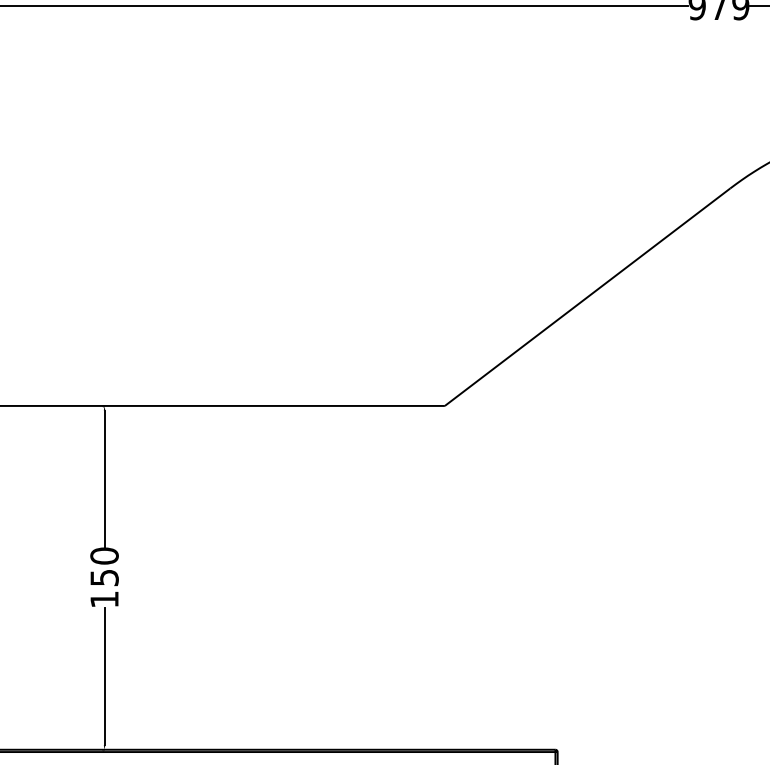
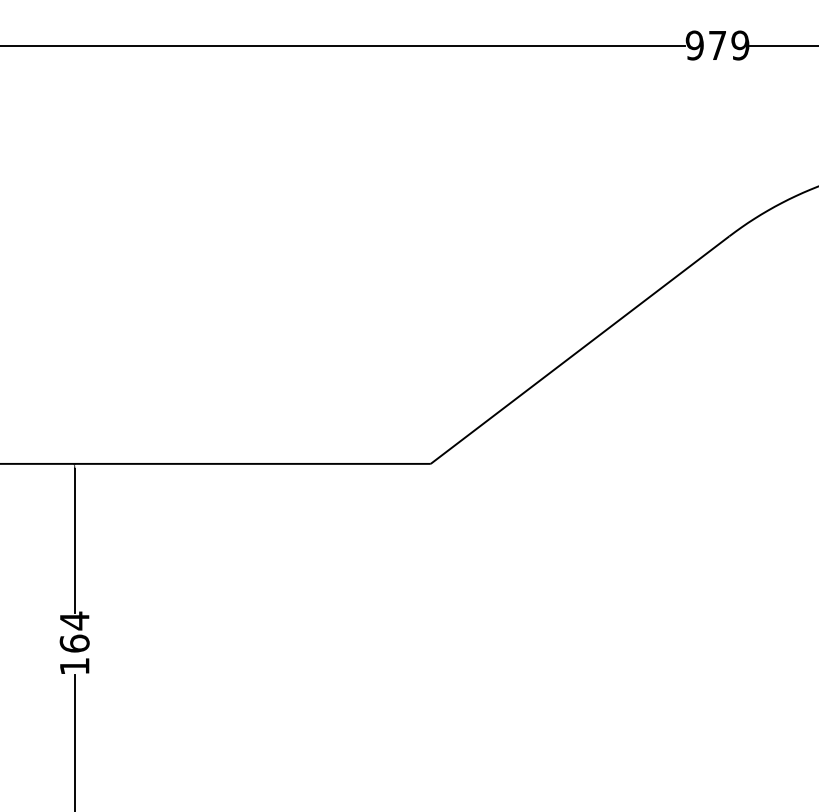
text: (104, 566) -> (74, 631), 150 -> 164

